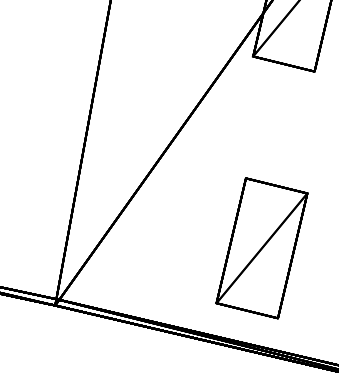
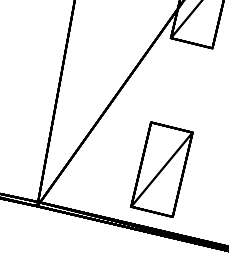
part: (261, 248) -> (161, 169), moved

